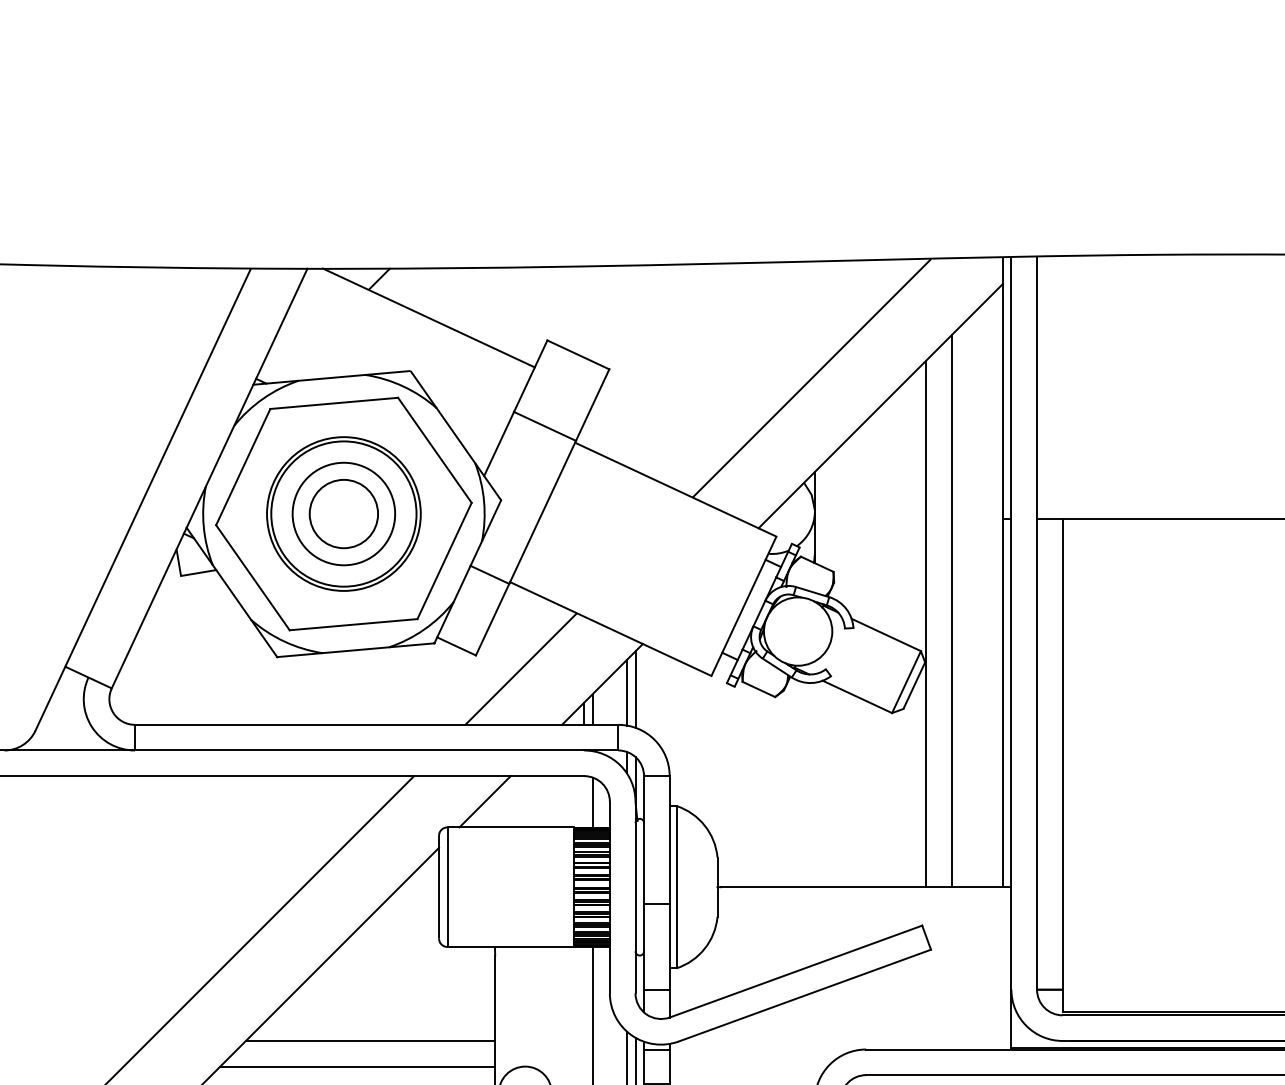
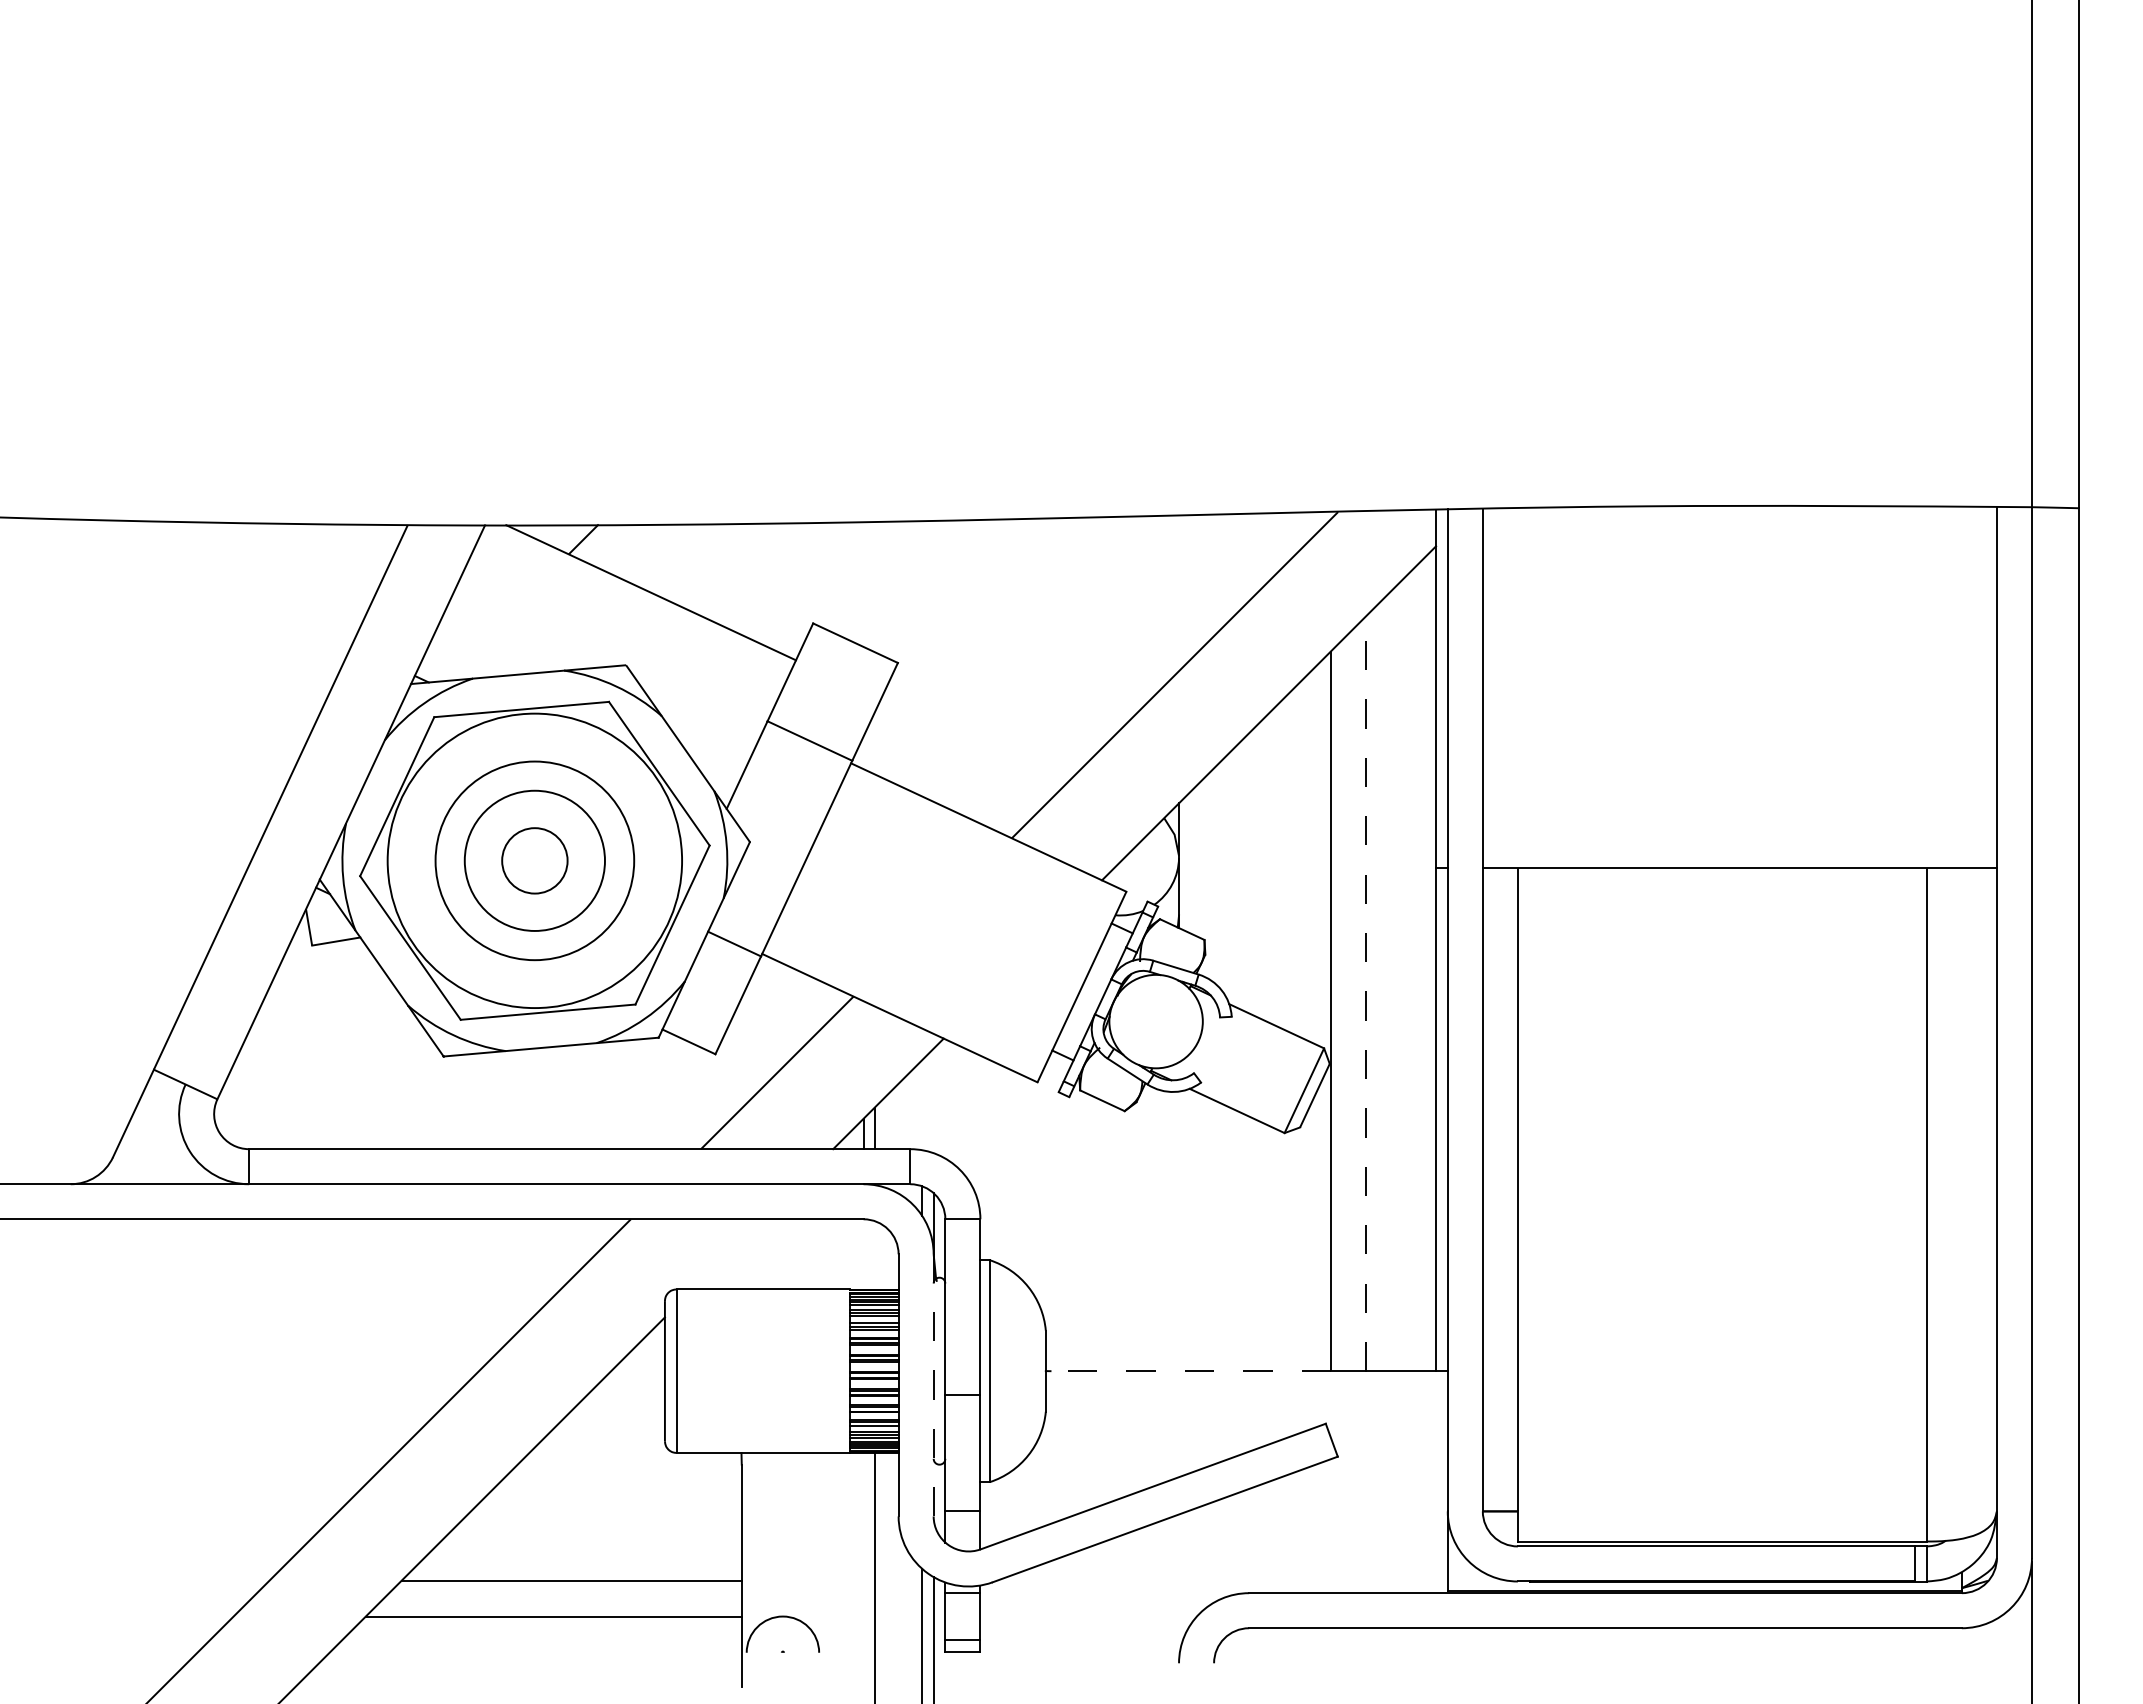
circle: (343, 513) -> (534, 860), size x0.7
circle: (343, 513) -> (534, 860), size x1.4
line: (951, 611) -> (1365, 993), solid -> dashed
line: (635, 689) -> (933, 1100), removed
line: (626, 692) -> (921, 1105), removed
line: (484, 801) -> (727, 1254), removed
line: (592, 802) -> (875, 1255), removed
line: (823, 887) -> (1190, 1371), solid -> dashed
line: (635, 896) -> (933, 1384), solid -> dashed

